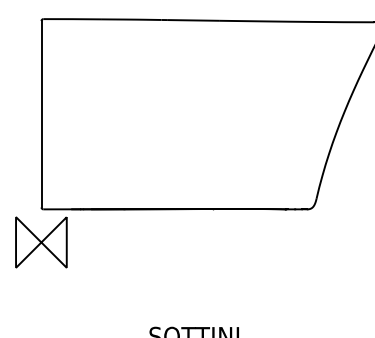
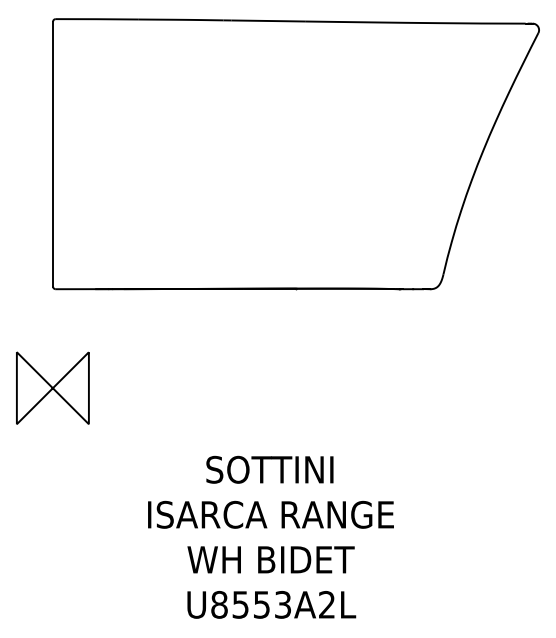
part: (41, 241) -> (52, 387), moved

